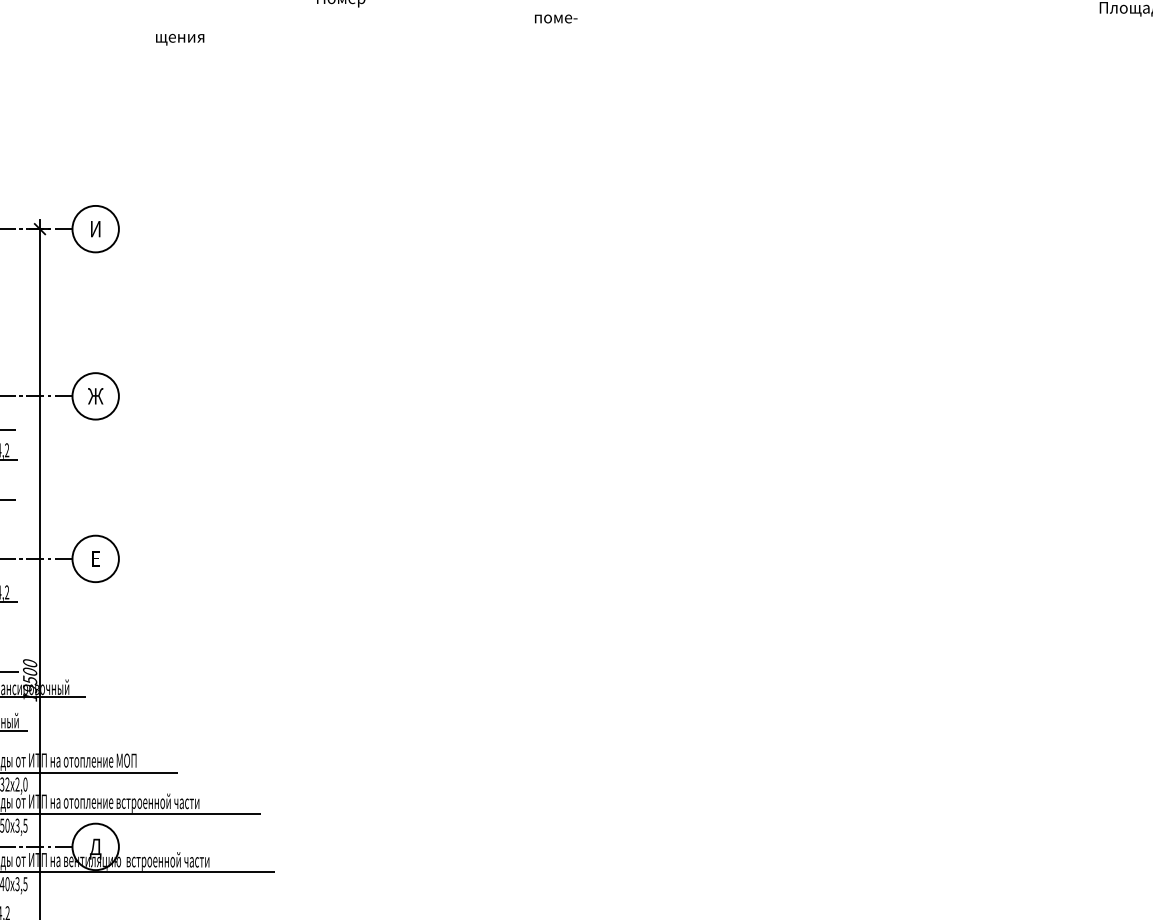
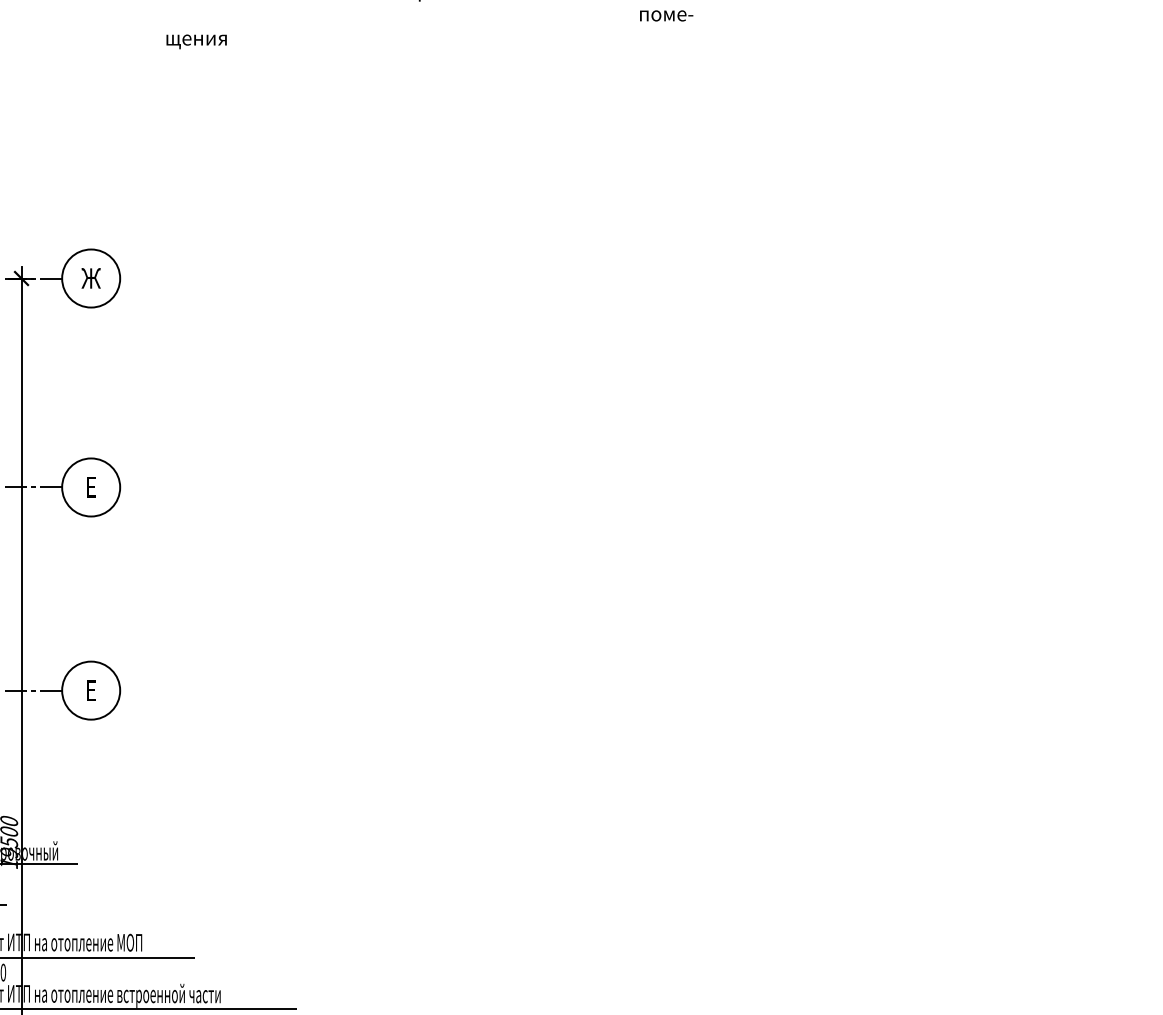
text: (95, 228) -> (90, 277), И -> Ж
text: (95, 396) -> (90, 487), Ж -> Е

